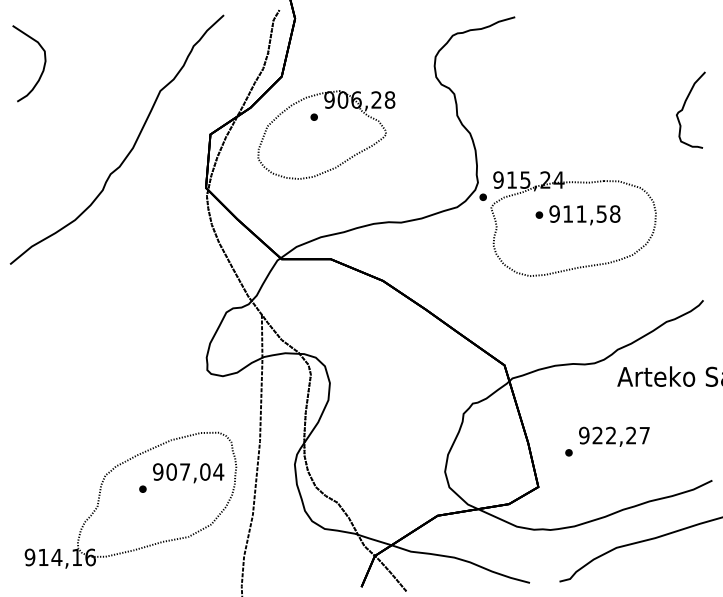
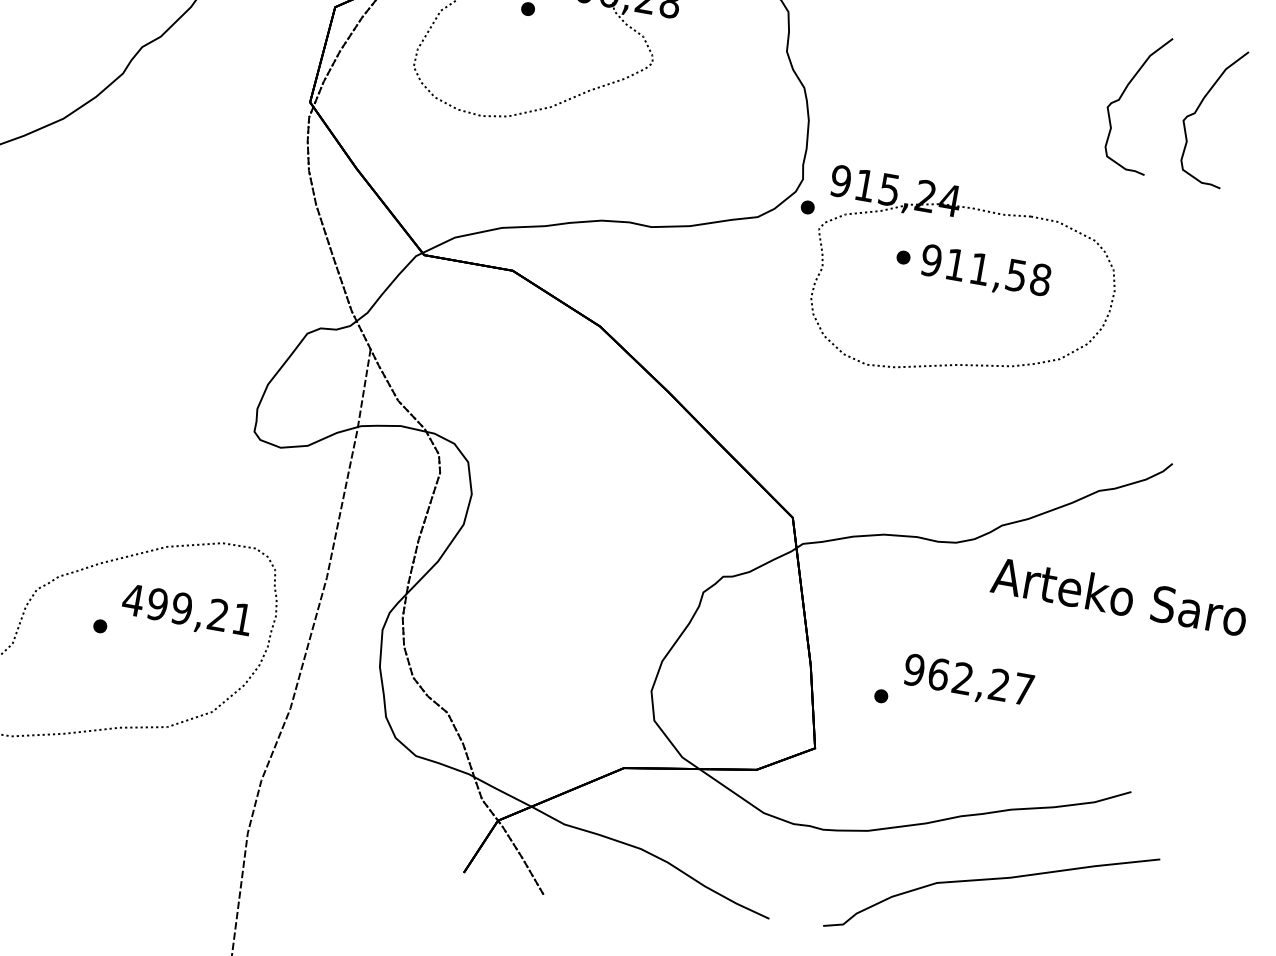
curve: (642, 107) -> (1124, 96), added
text: (597, 435) -> (938, 674), 922,27 -> 962,27
text: (188, 471) -> (188, 608), 907,04 -> 499,21

